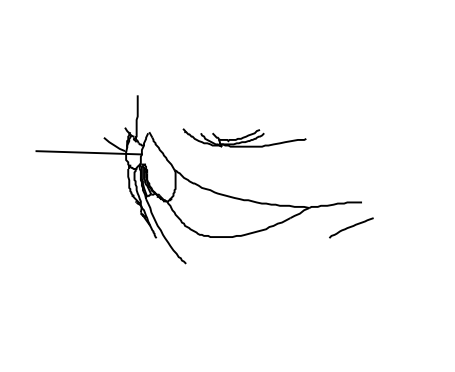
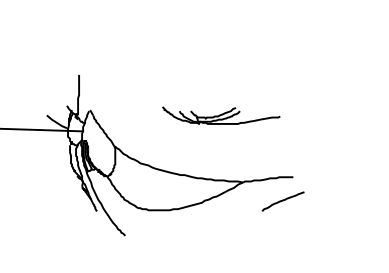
part: (244, 137) -> (221, 115), moved

